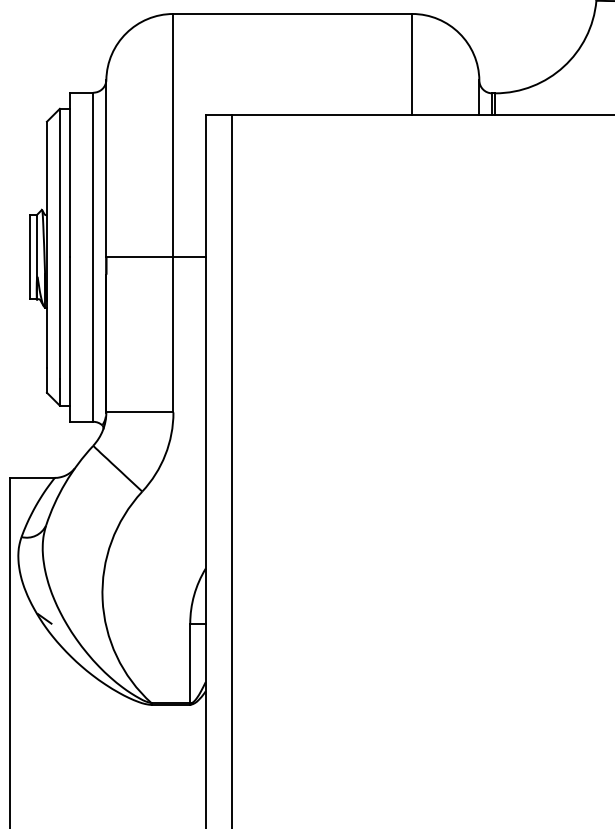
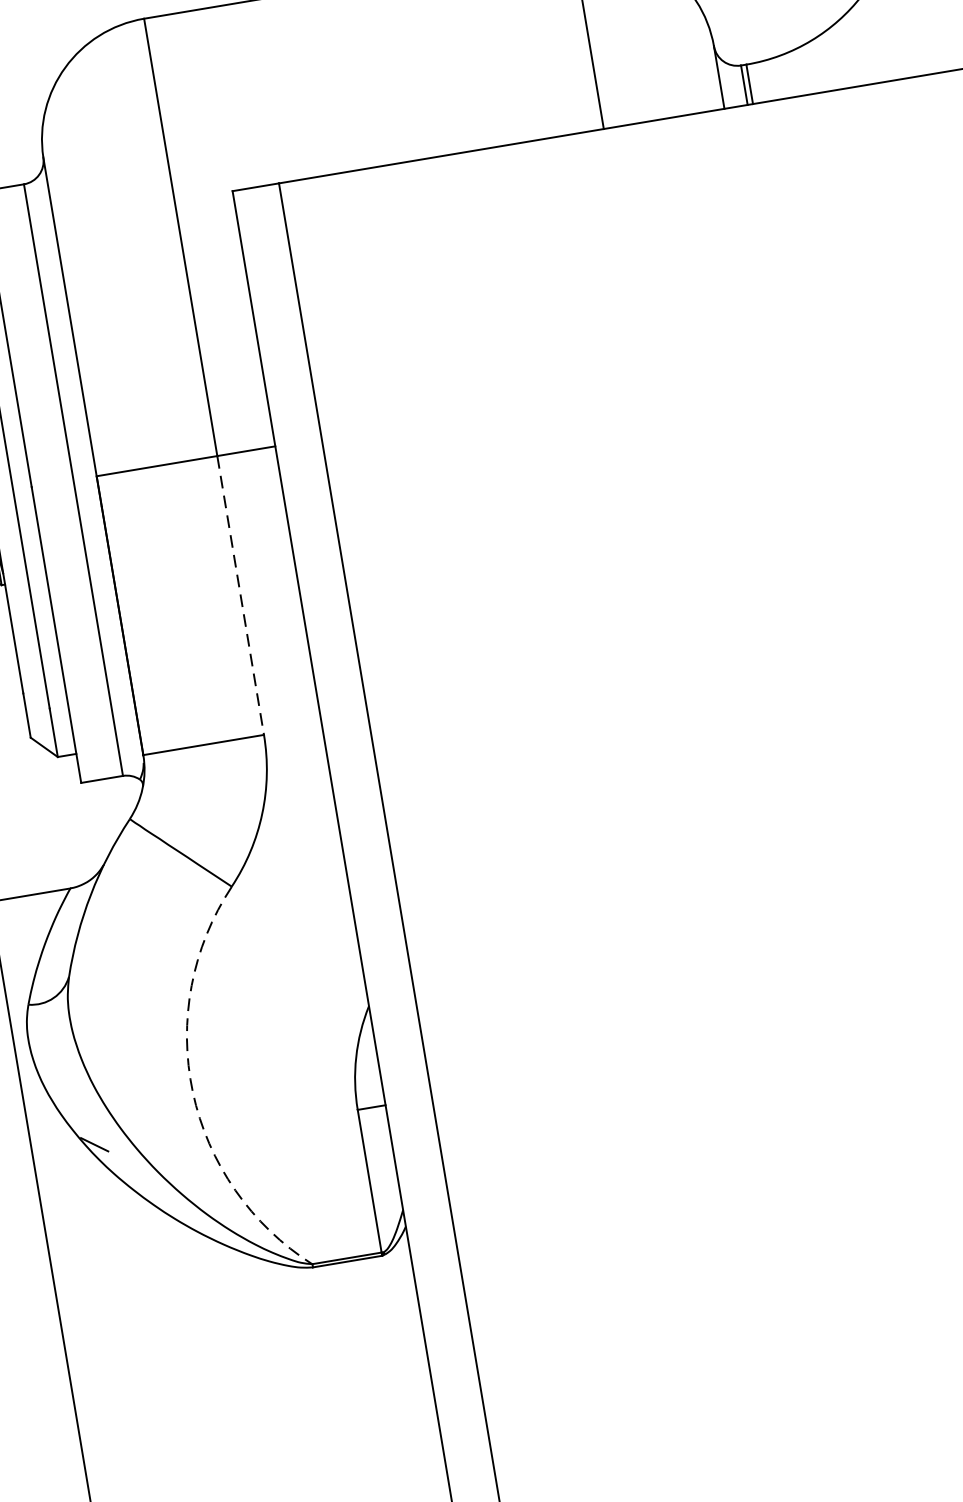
line: (173, 334) -> (240, 594), solid -> dashed
arc: (102, 599) -> (192, 1092), solid -> dashed

